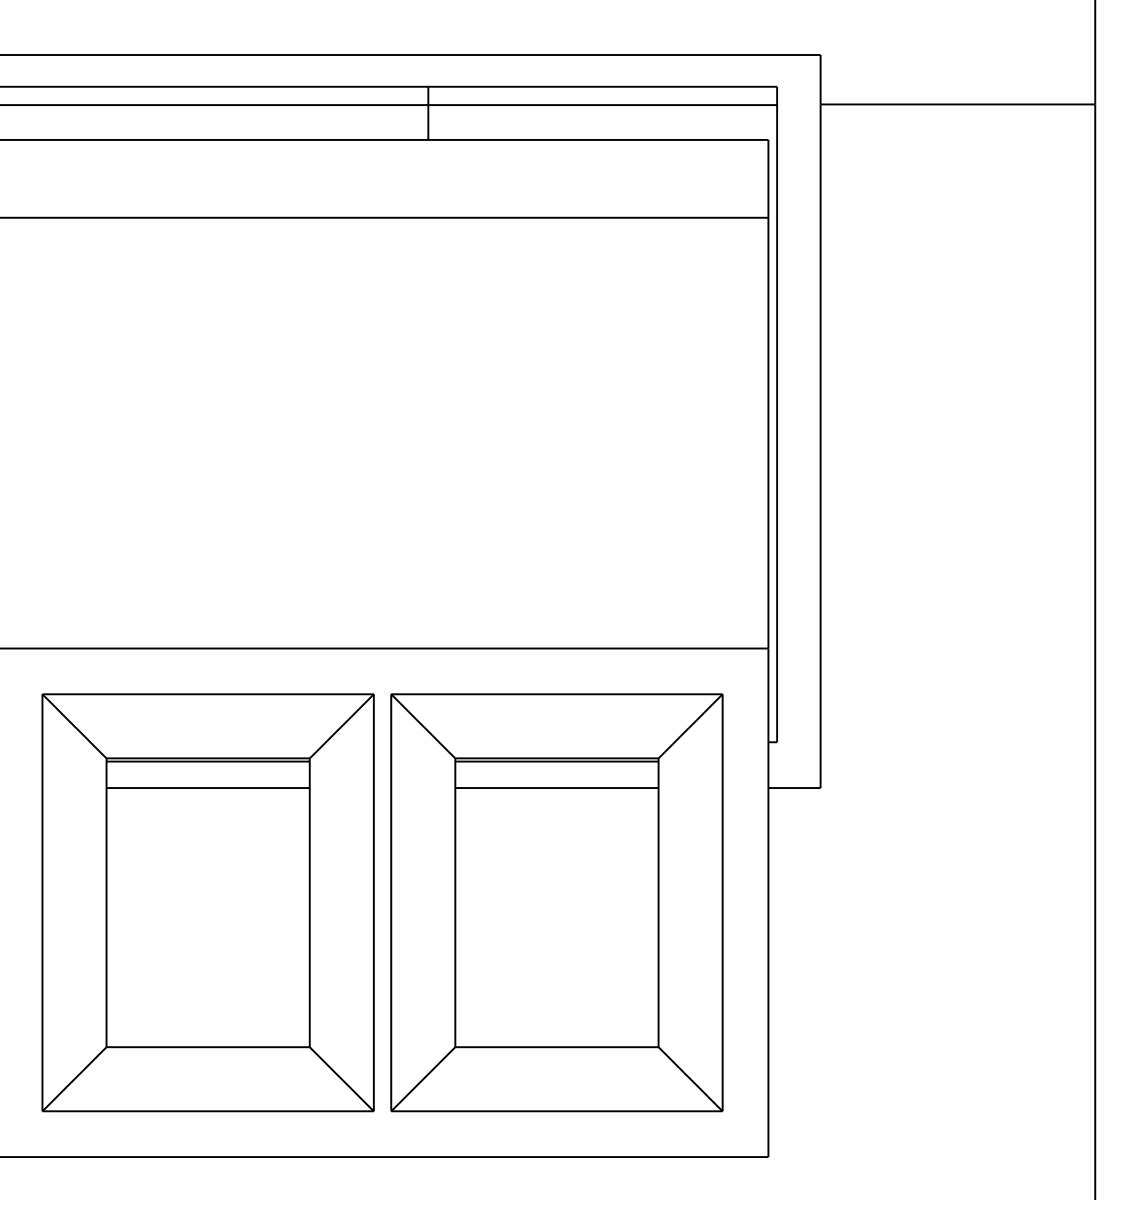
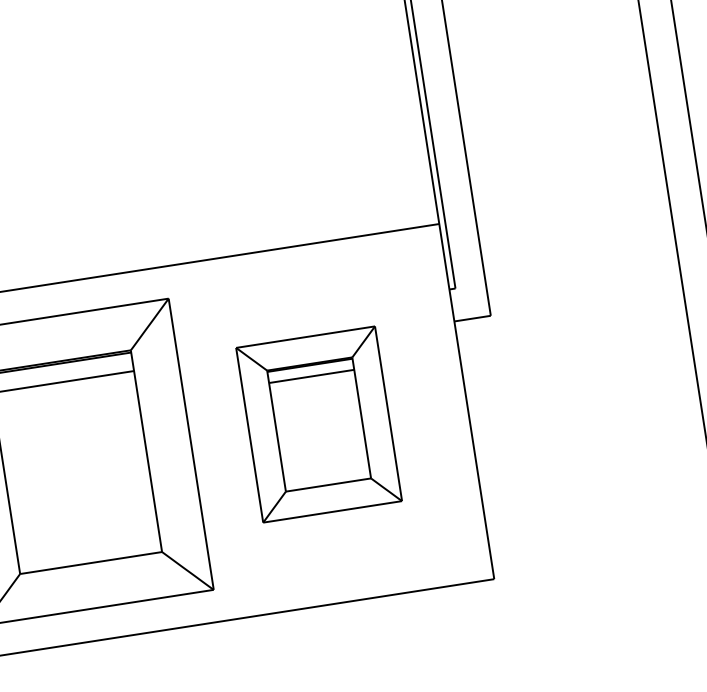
part: (556, 902) -> (318, 424), size x0.6

